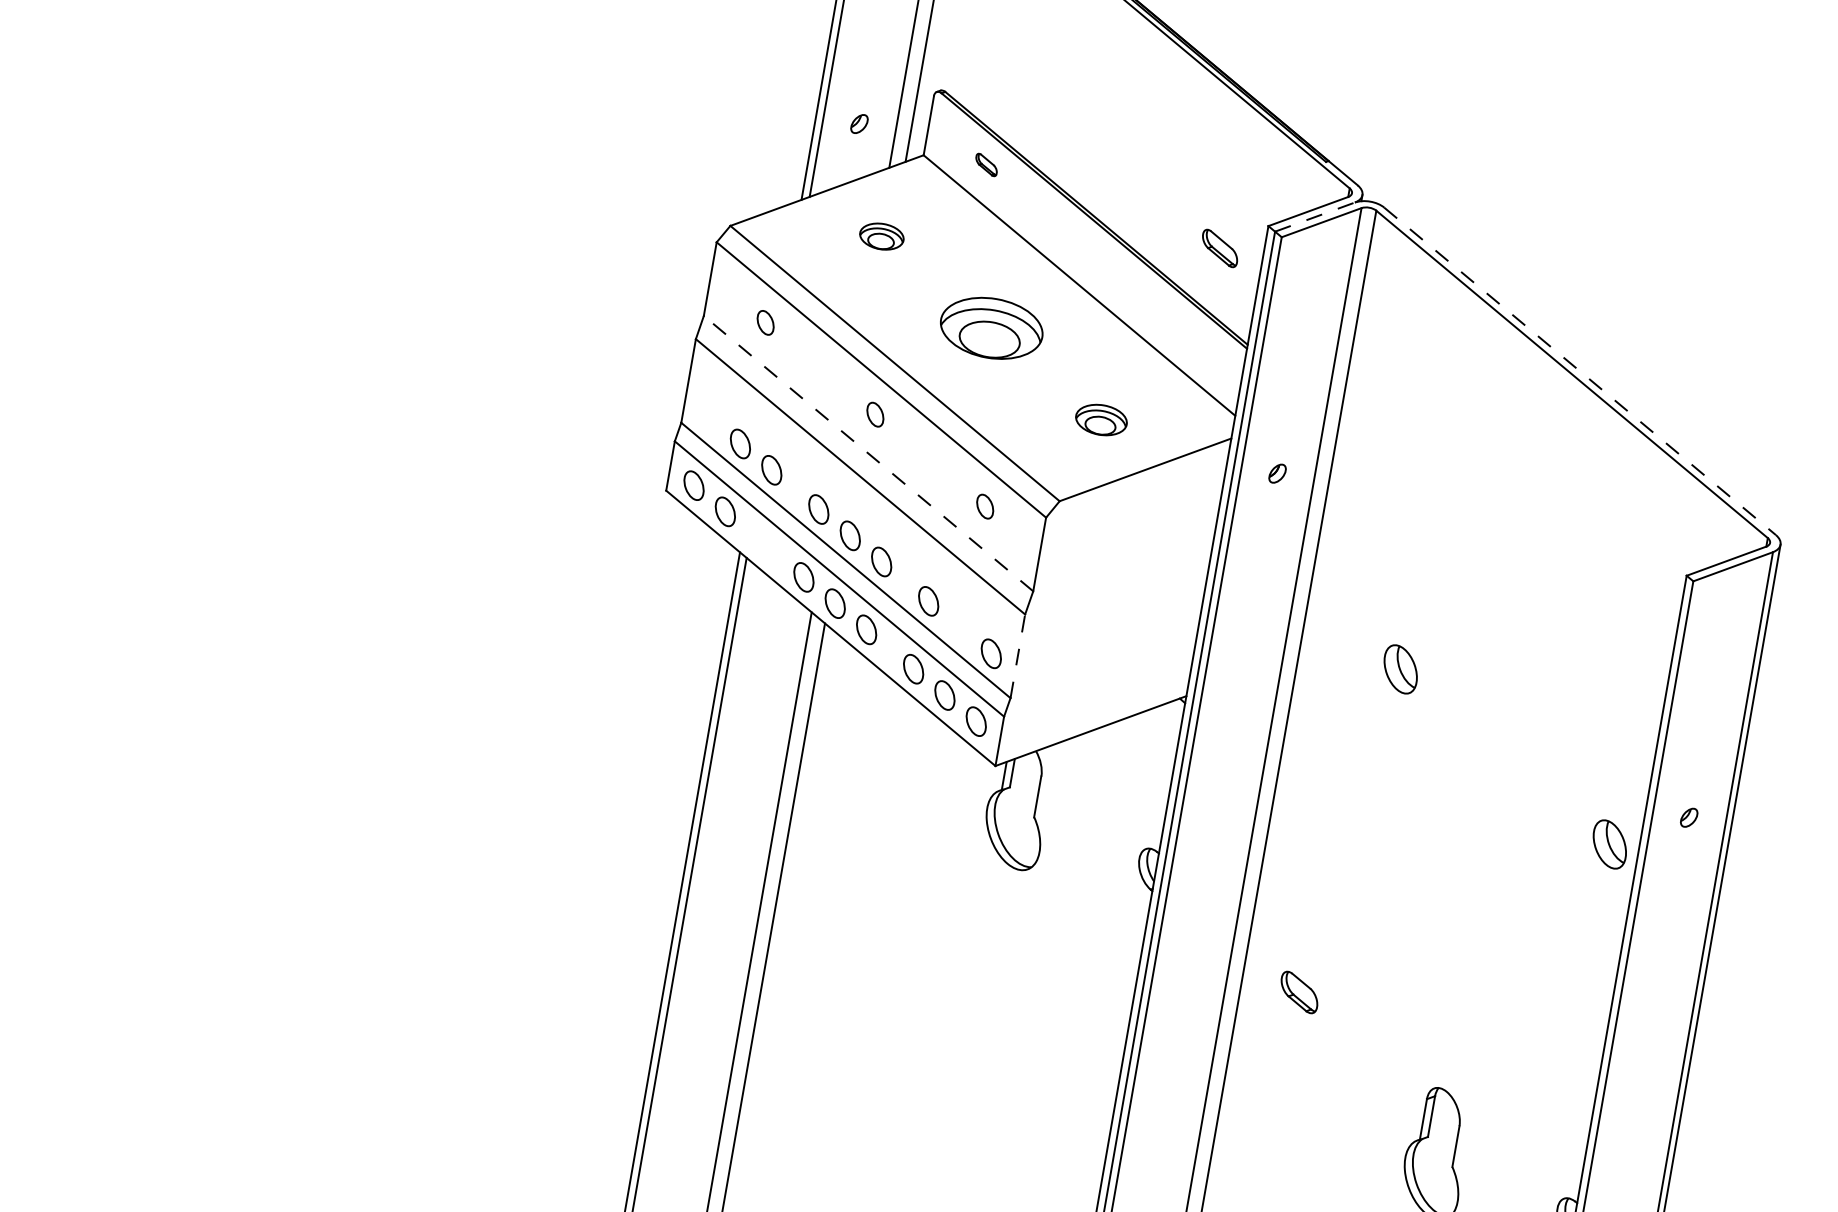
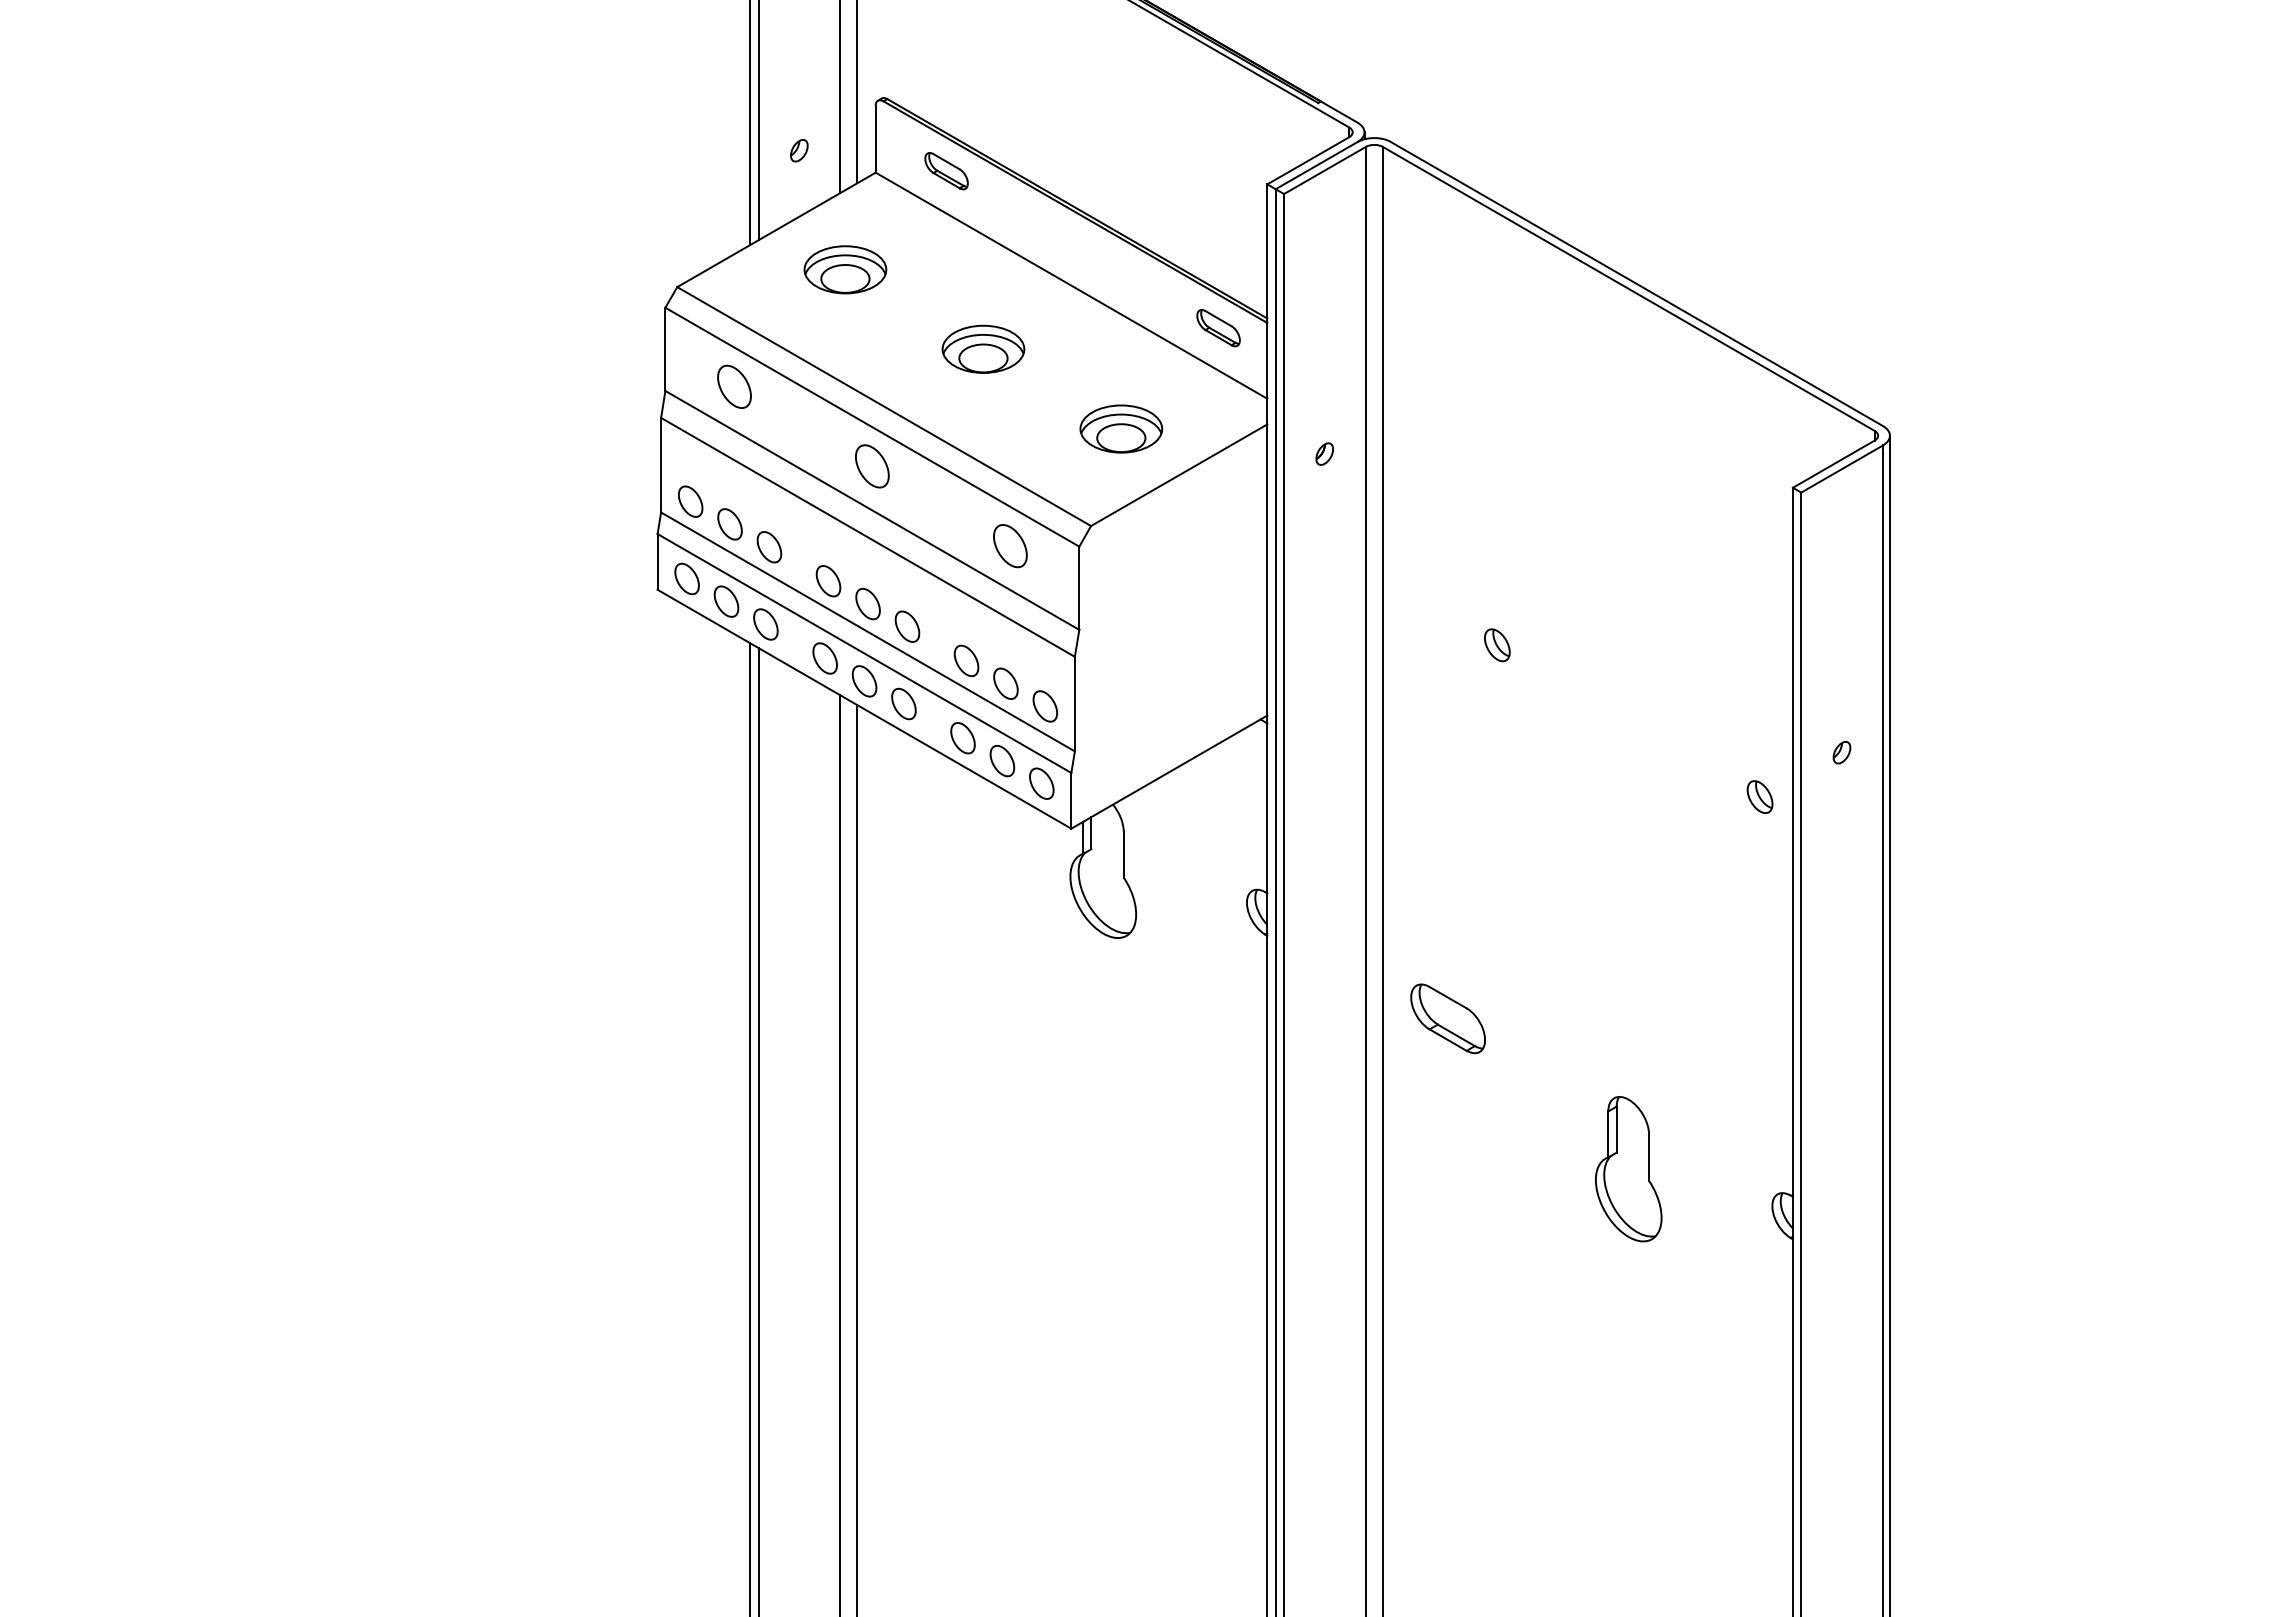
part: (986, 165) -> (946, 171), size x1.67
line: (1315, 217) -> (1317, 165), dashed -> solid
part: (881, 236) -> (845, 269), size x1.67
part: (1219, 248) -> (1218, 328), moved
part: (765, 322) -> (734, 386), size x1.67
part: (991, 327) -> (983, 348), size x0.71
line: (1580, 371) -> (1637, 284), dashed -> solid
part: (875, 414) -> (872, 466), size x1.67
part: (708, 417) -> (690, 501), added
part: (1101, 419) -> (1121, 428), size x1.43
line: (868, 453) -> (872, 510), dashed -> solid
part: (985, 506) -> (1010, 546), size x1.67
part: (756, 538) -> (765, 624), added
part: (959, 627) -> (1005, 683), added
line: (1017, 655) -> (1074, 703), dashed -> solid
part: (1400, 669) -> (1497, 645), size x0.62
part: (1609, 843) -> (1759, 796), size x0.62
part: (1299, 992) -> (1447, 1018), size x1.67

